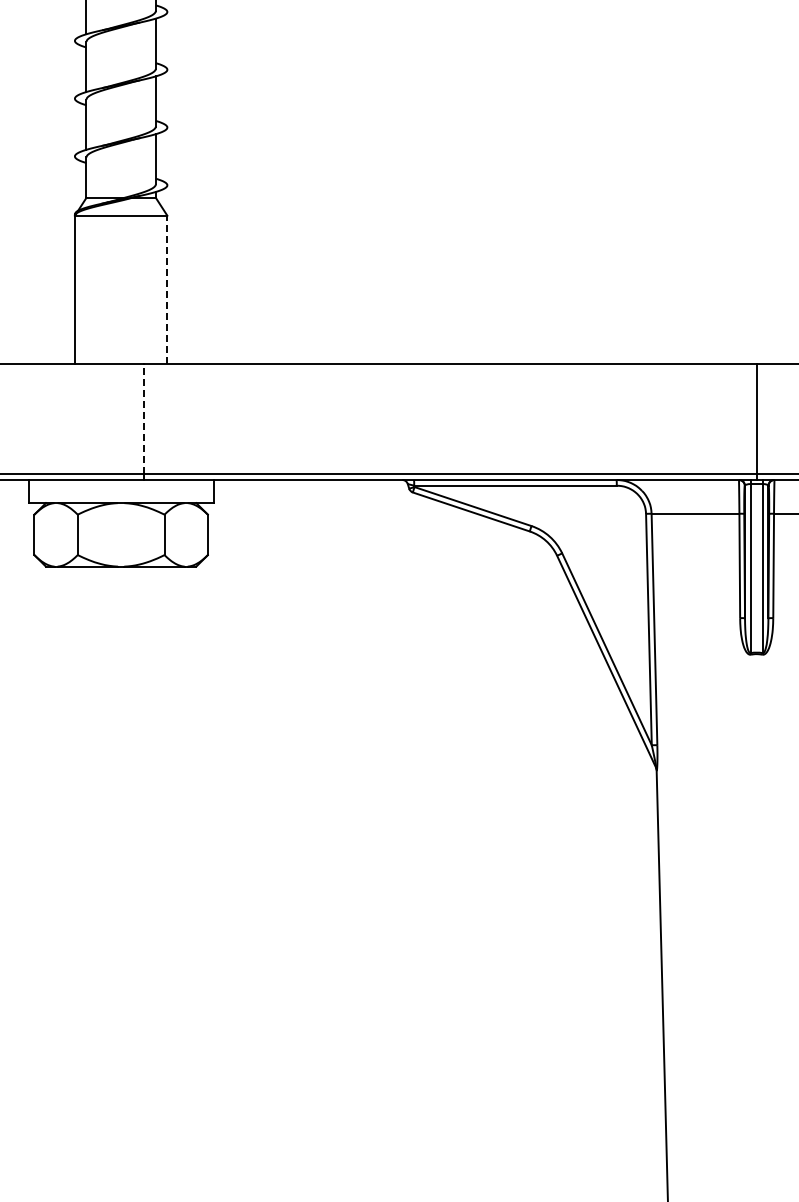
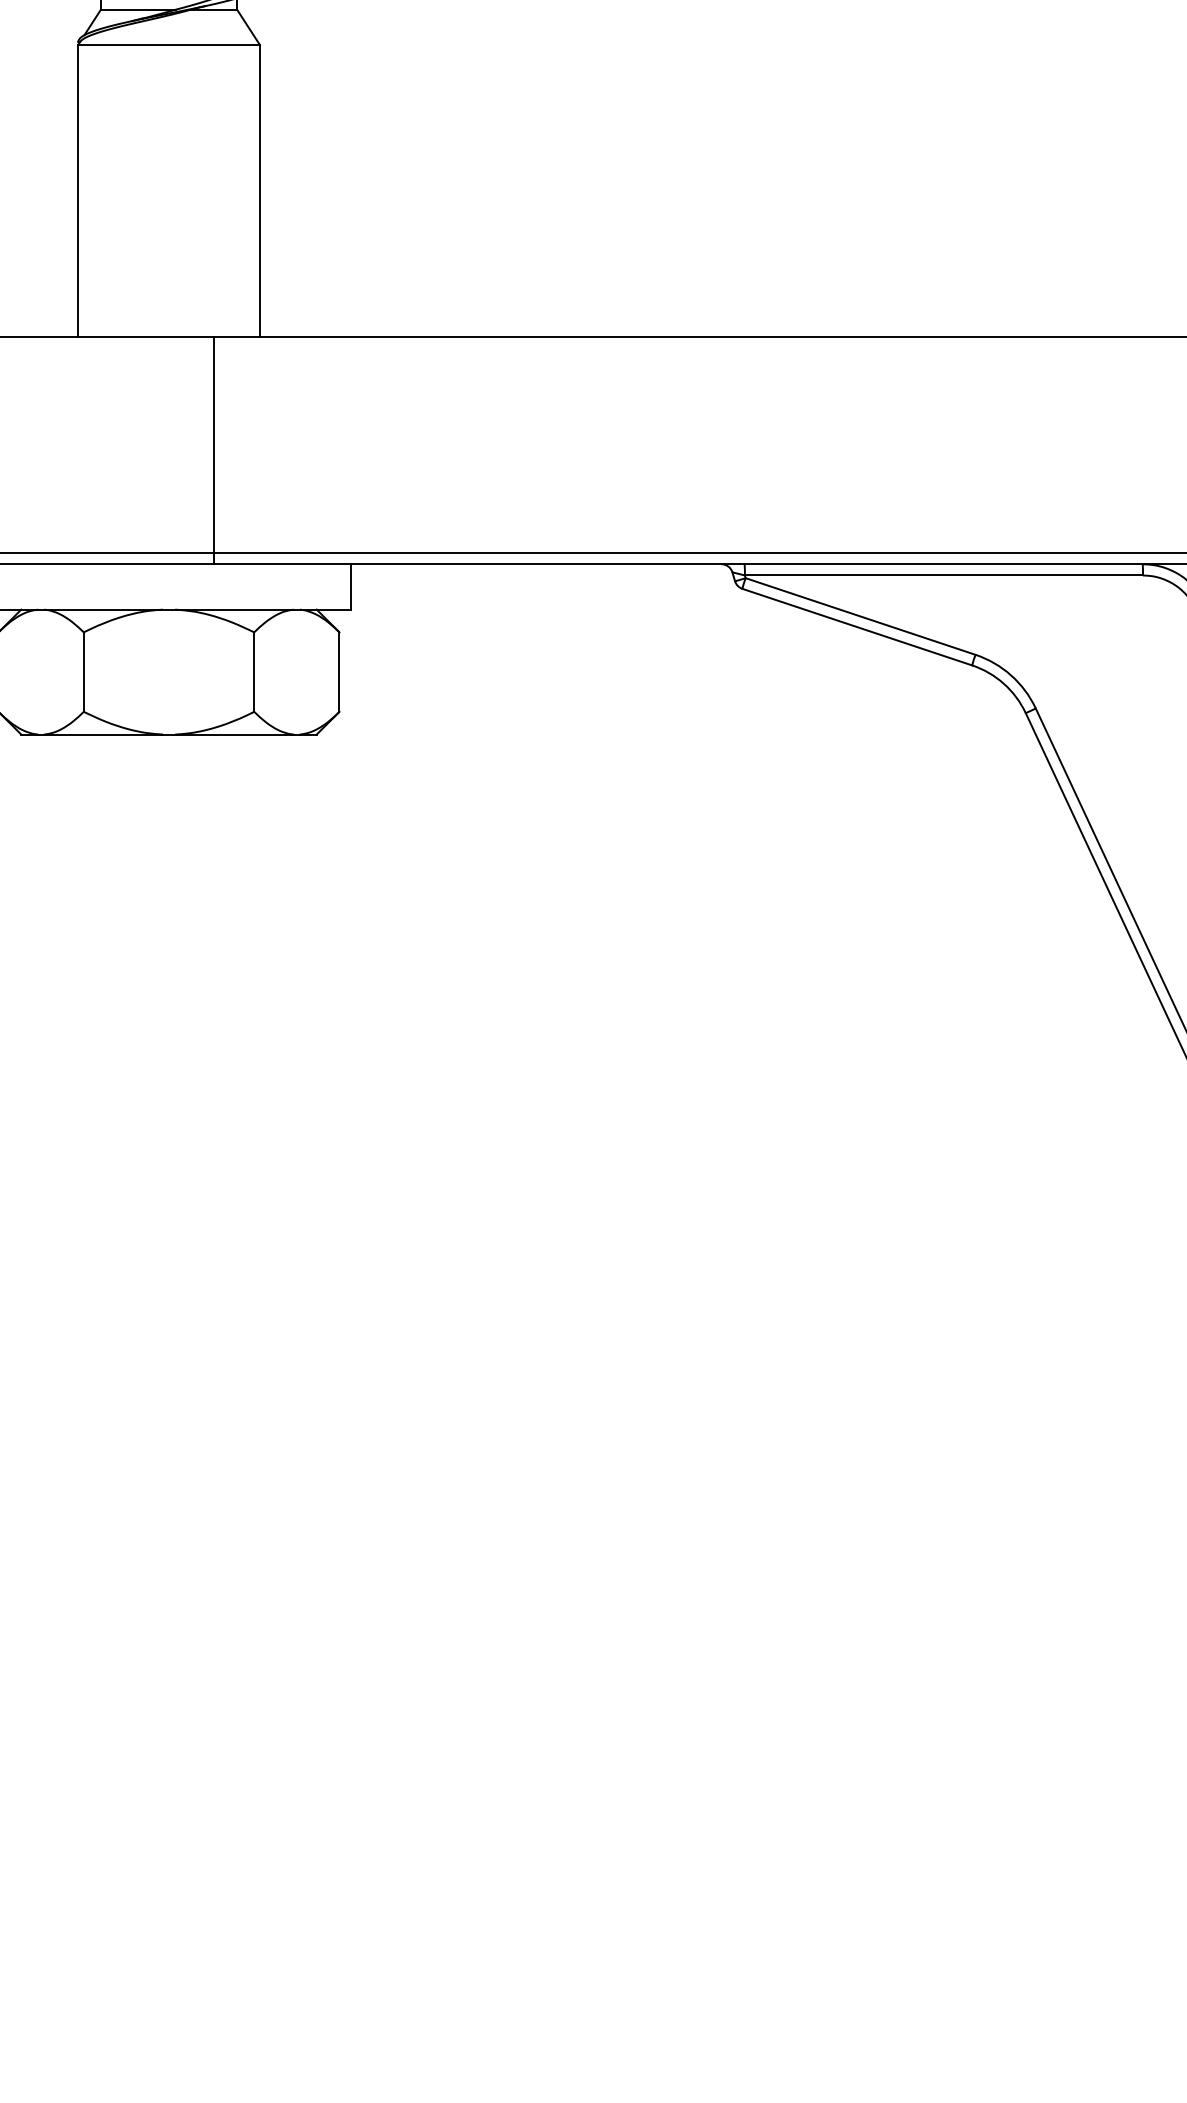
line: (167, 289) -> (260, 189), dashed -> solid
line: (144, 419) -> (214, 445), dashed -> solid

